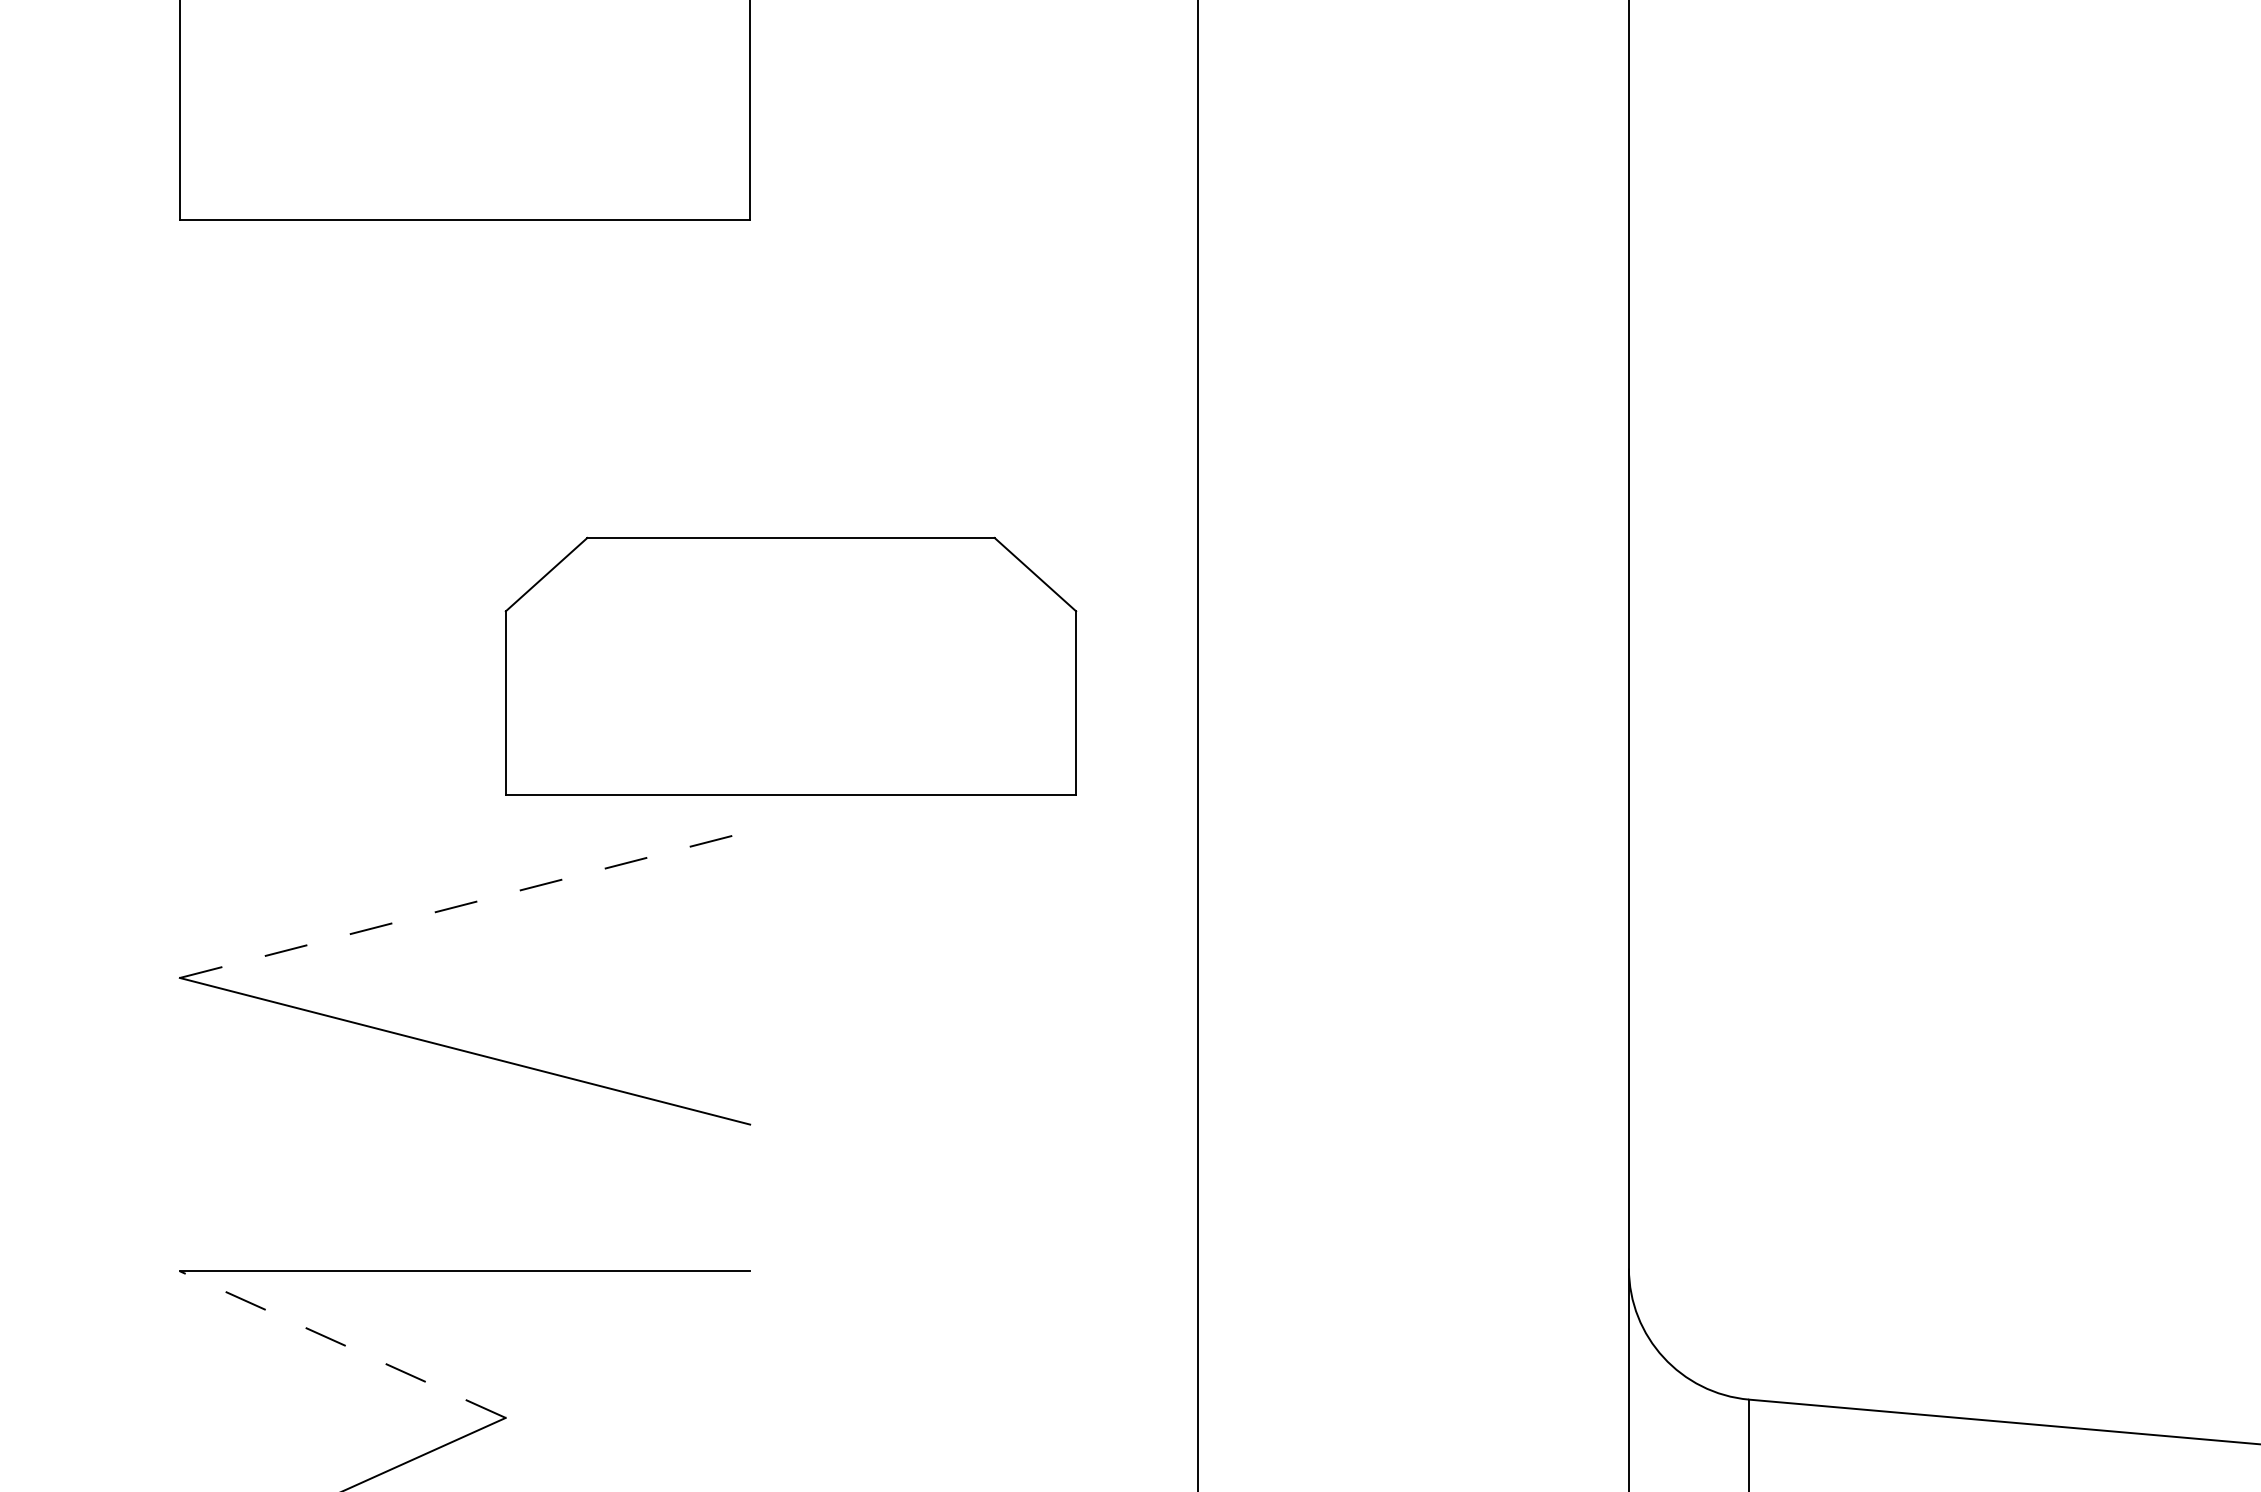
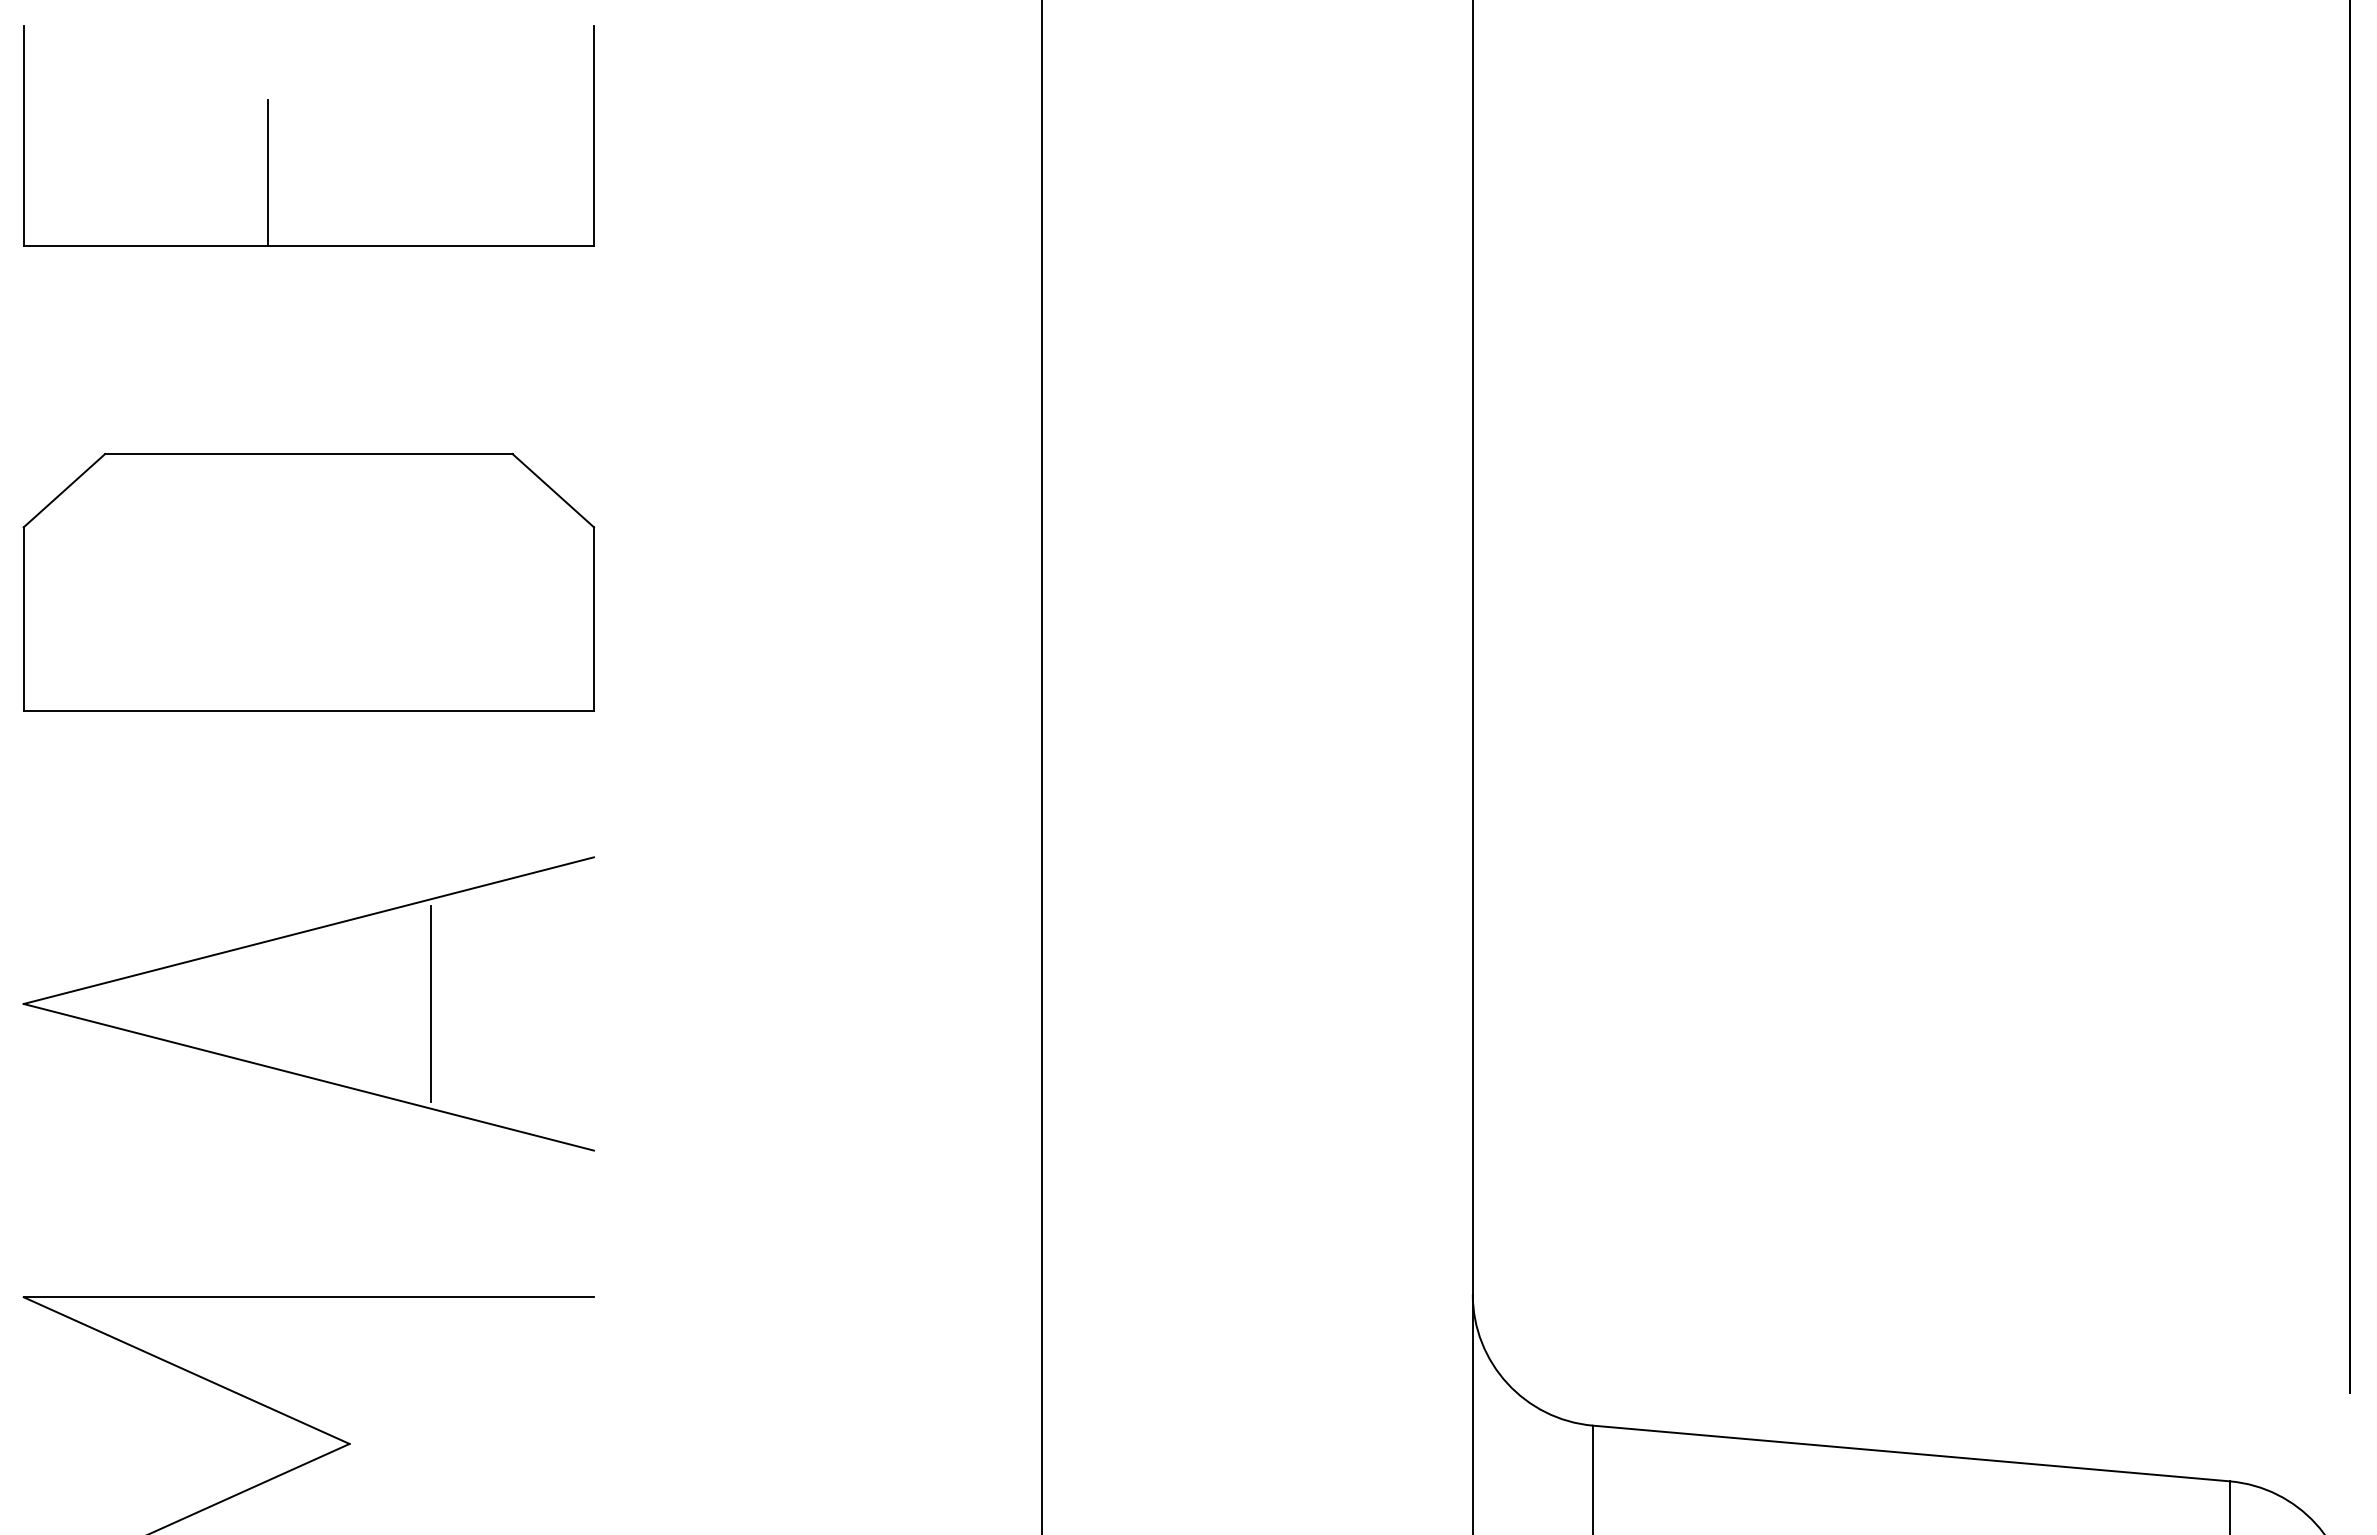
line: (424, 146) -> (268, 172), added
part: (790, 665) -> (308, 581), moved
line: (465, 904) -> (309, 930), dashed -> solid
line: (587, 977) -> (431, 1003), added
line: (342, 1344) -> (186, 1370), dashed -> solid

